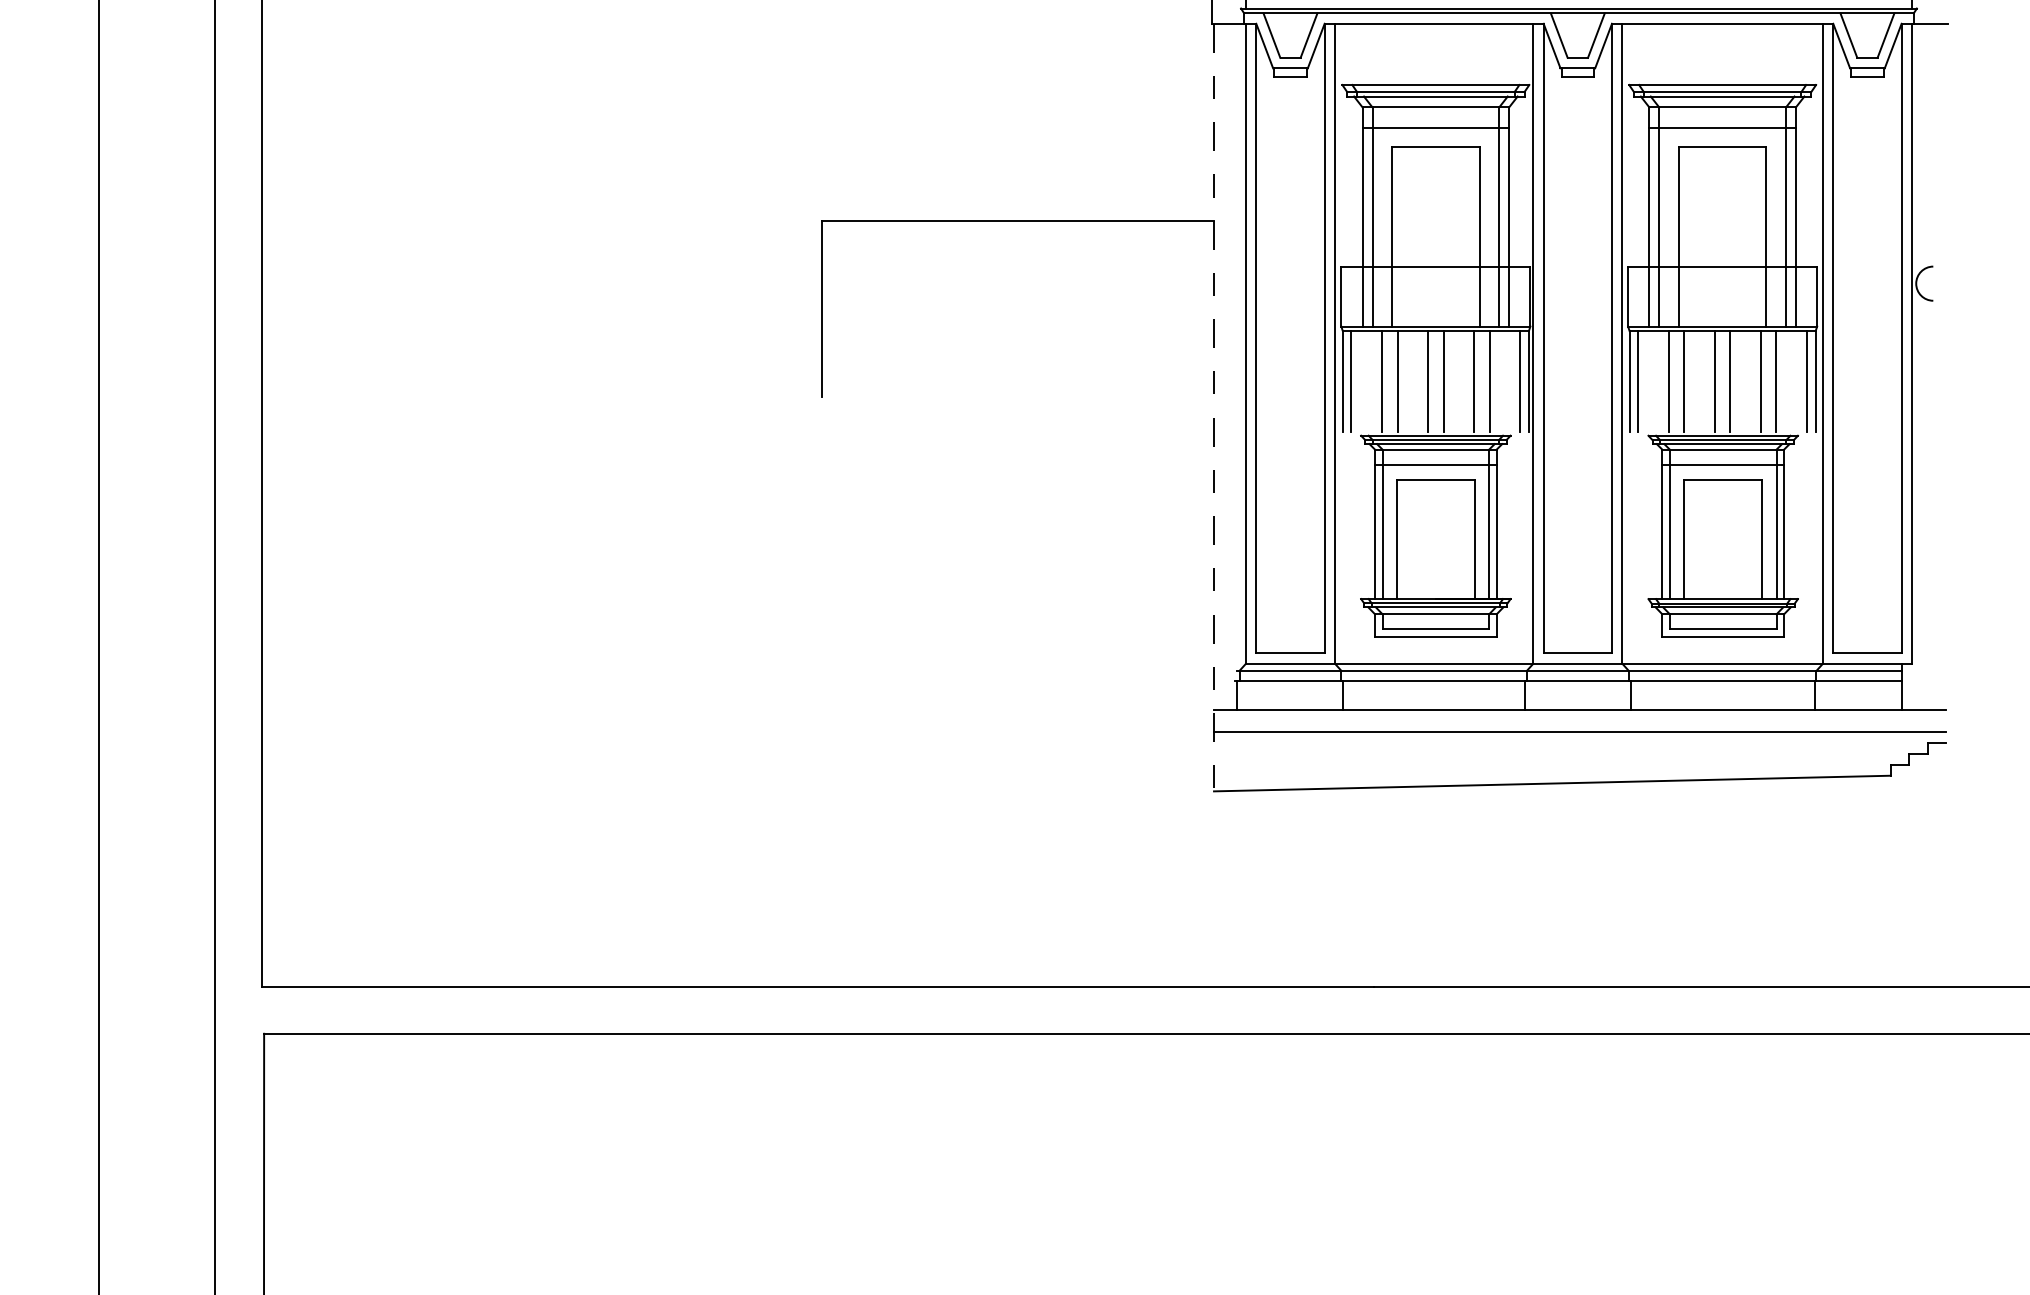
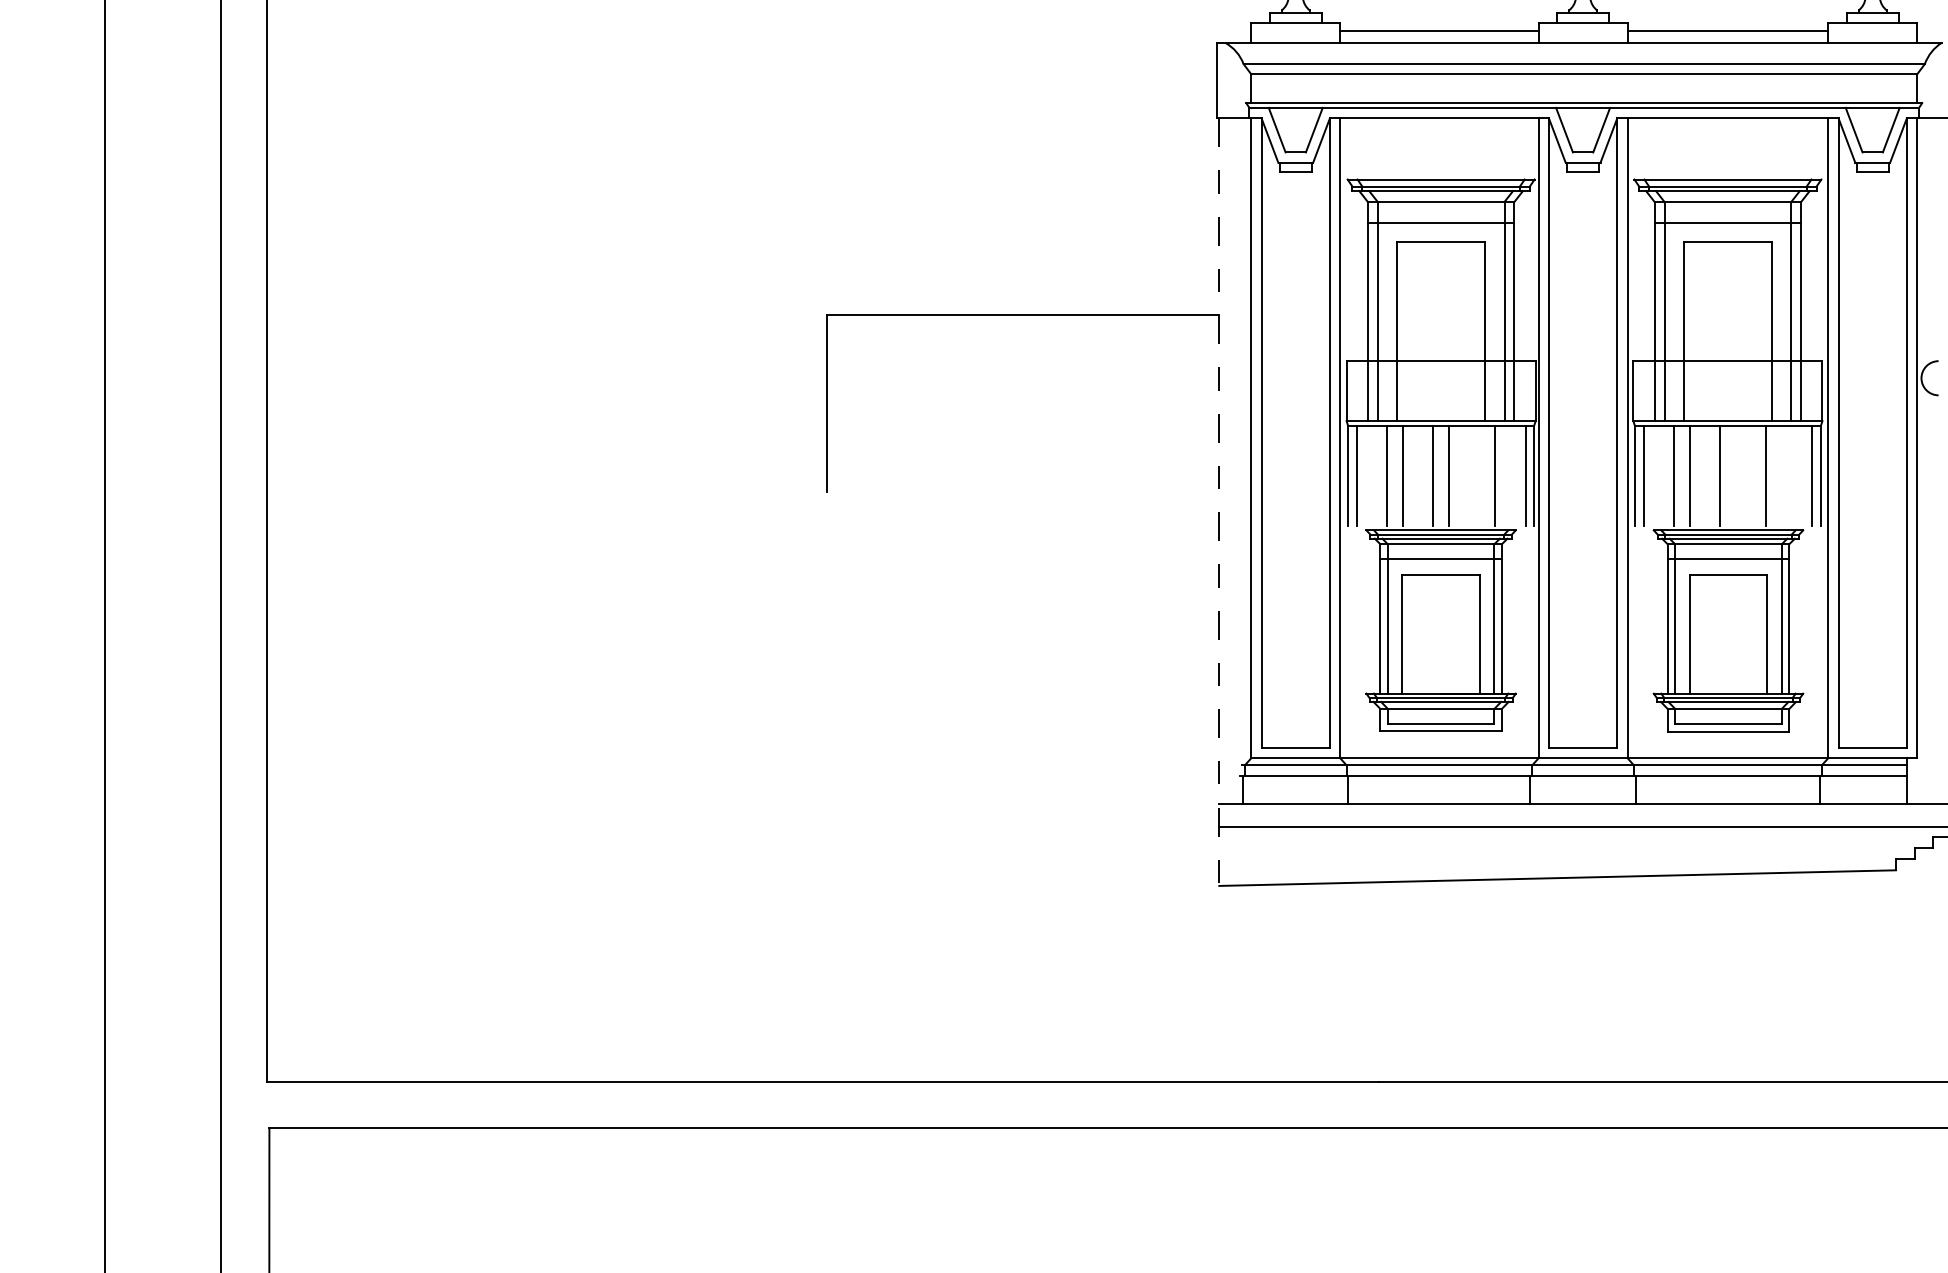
line: (1474, 381) -> (1479, 476), removed
line: (1730, 381) -> (1735, 476), removed
line: (1776, 381) -> (1781, 476), removed

